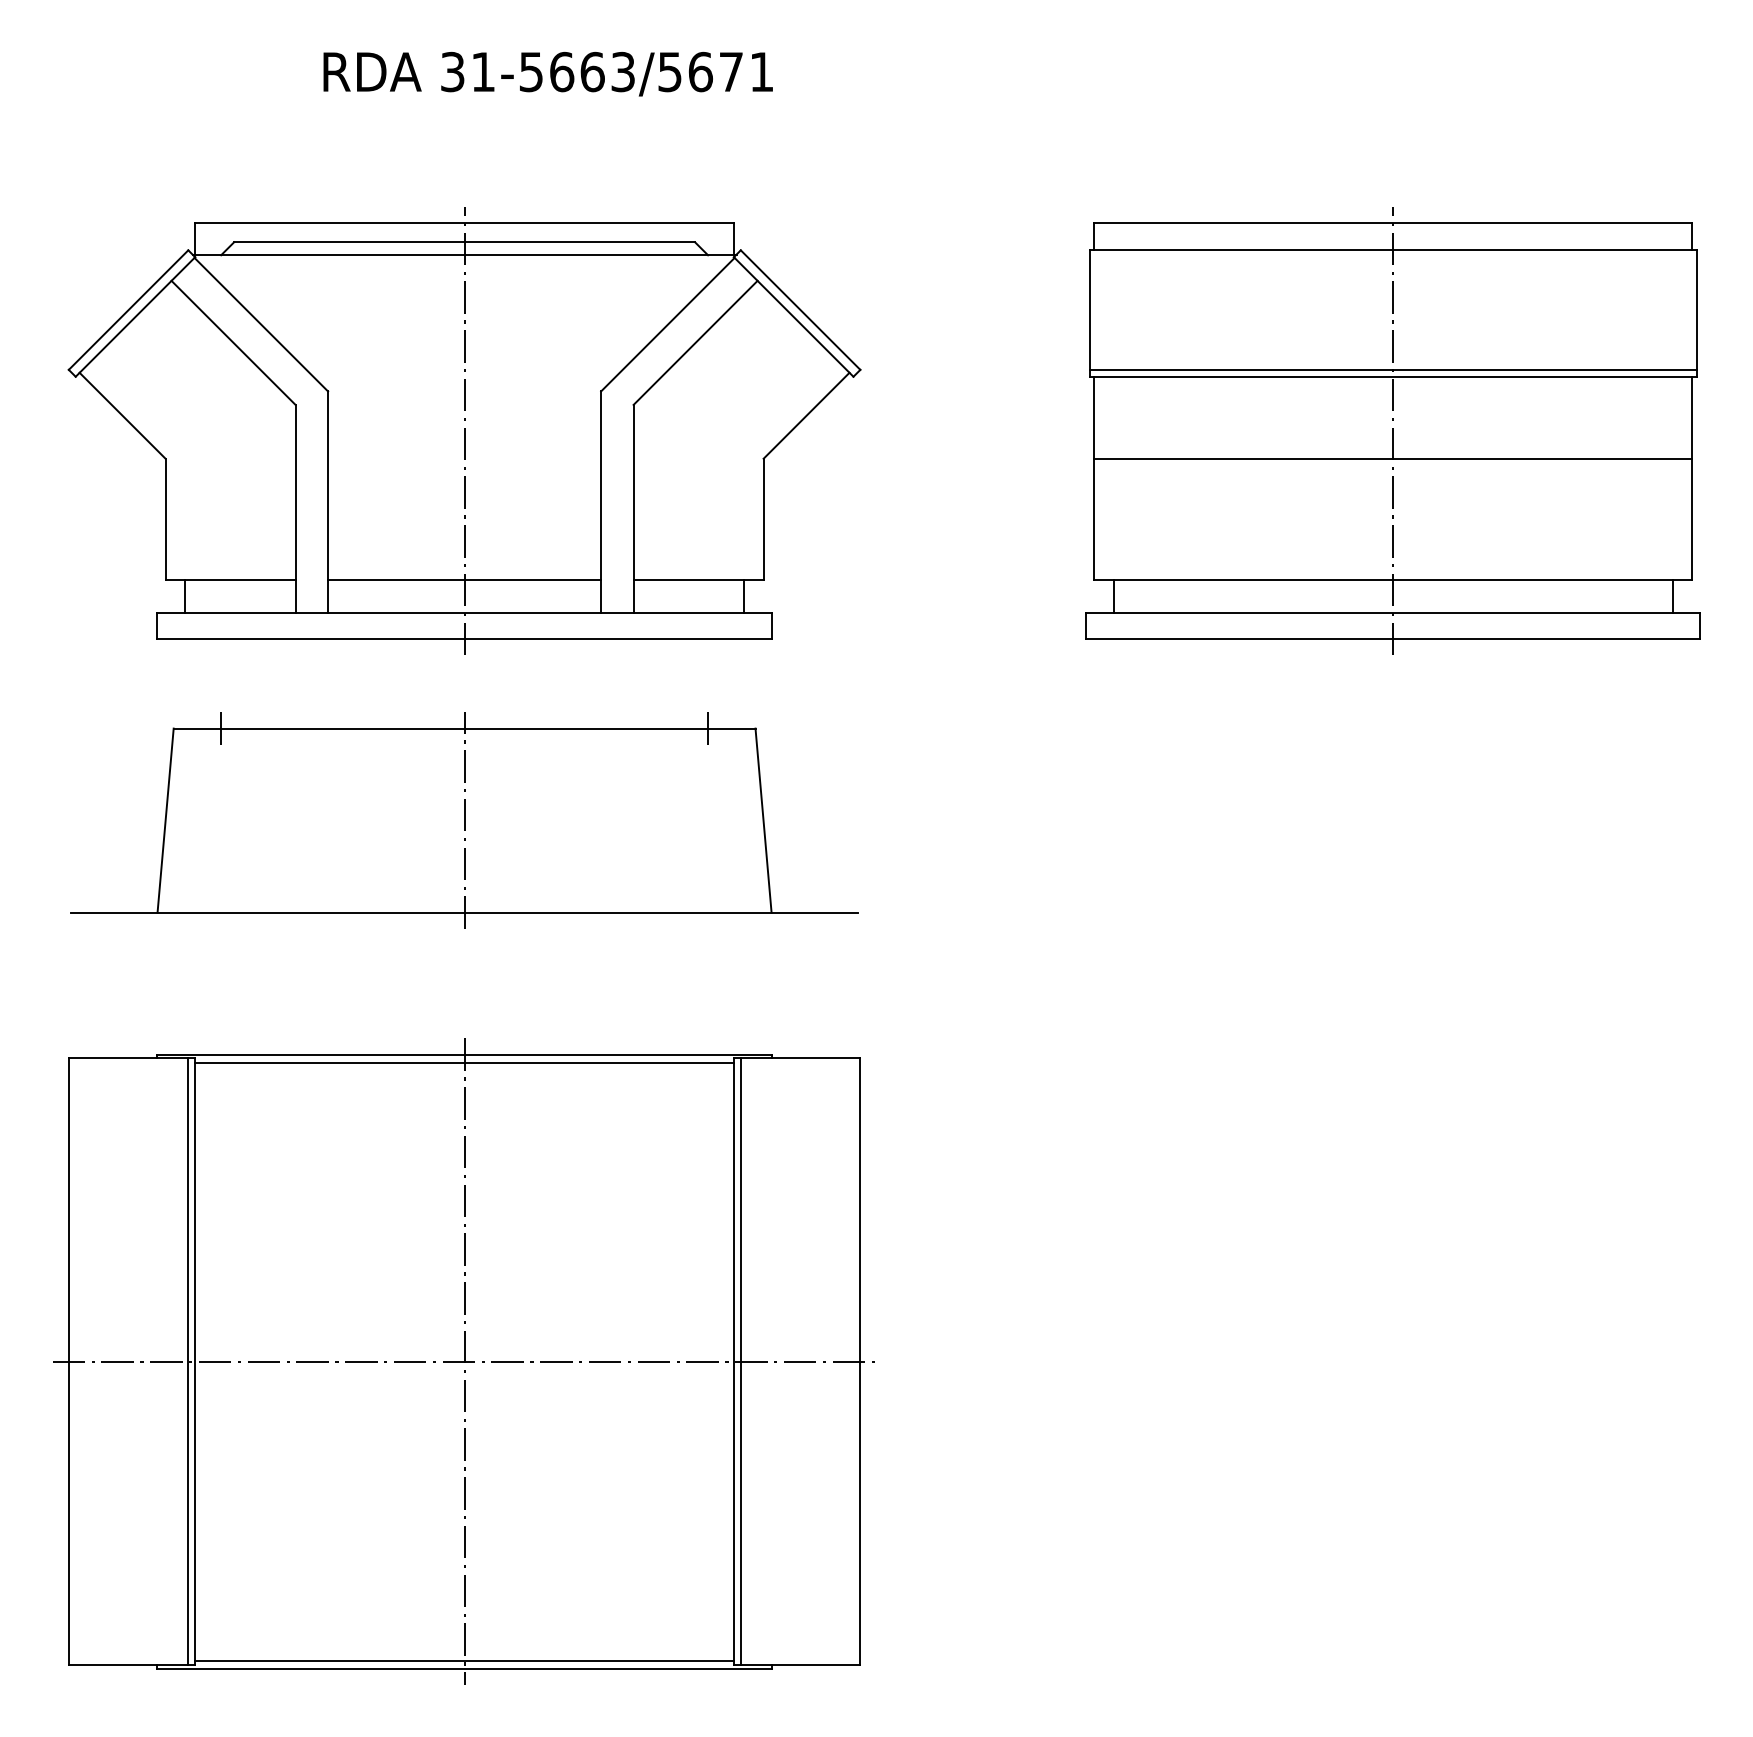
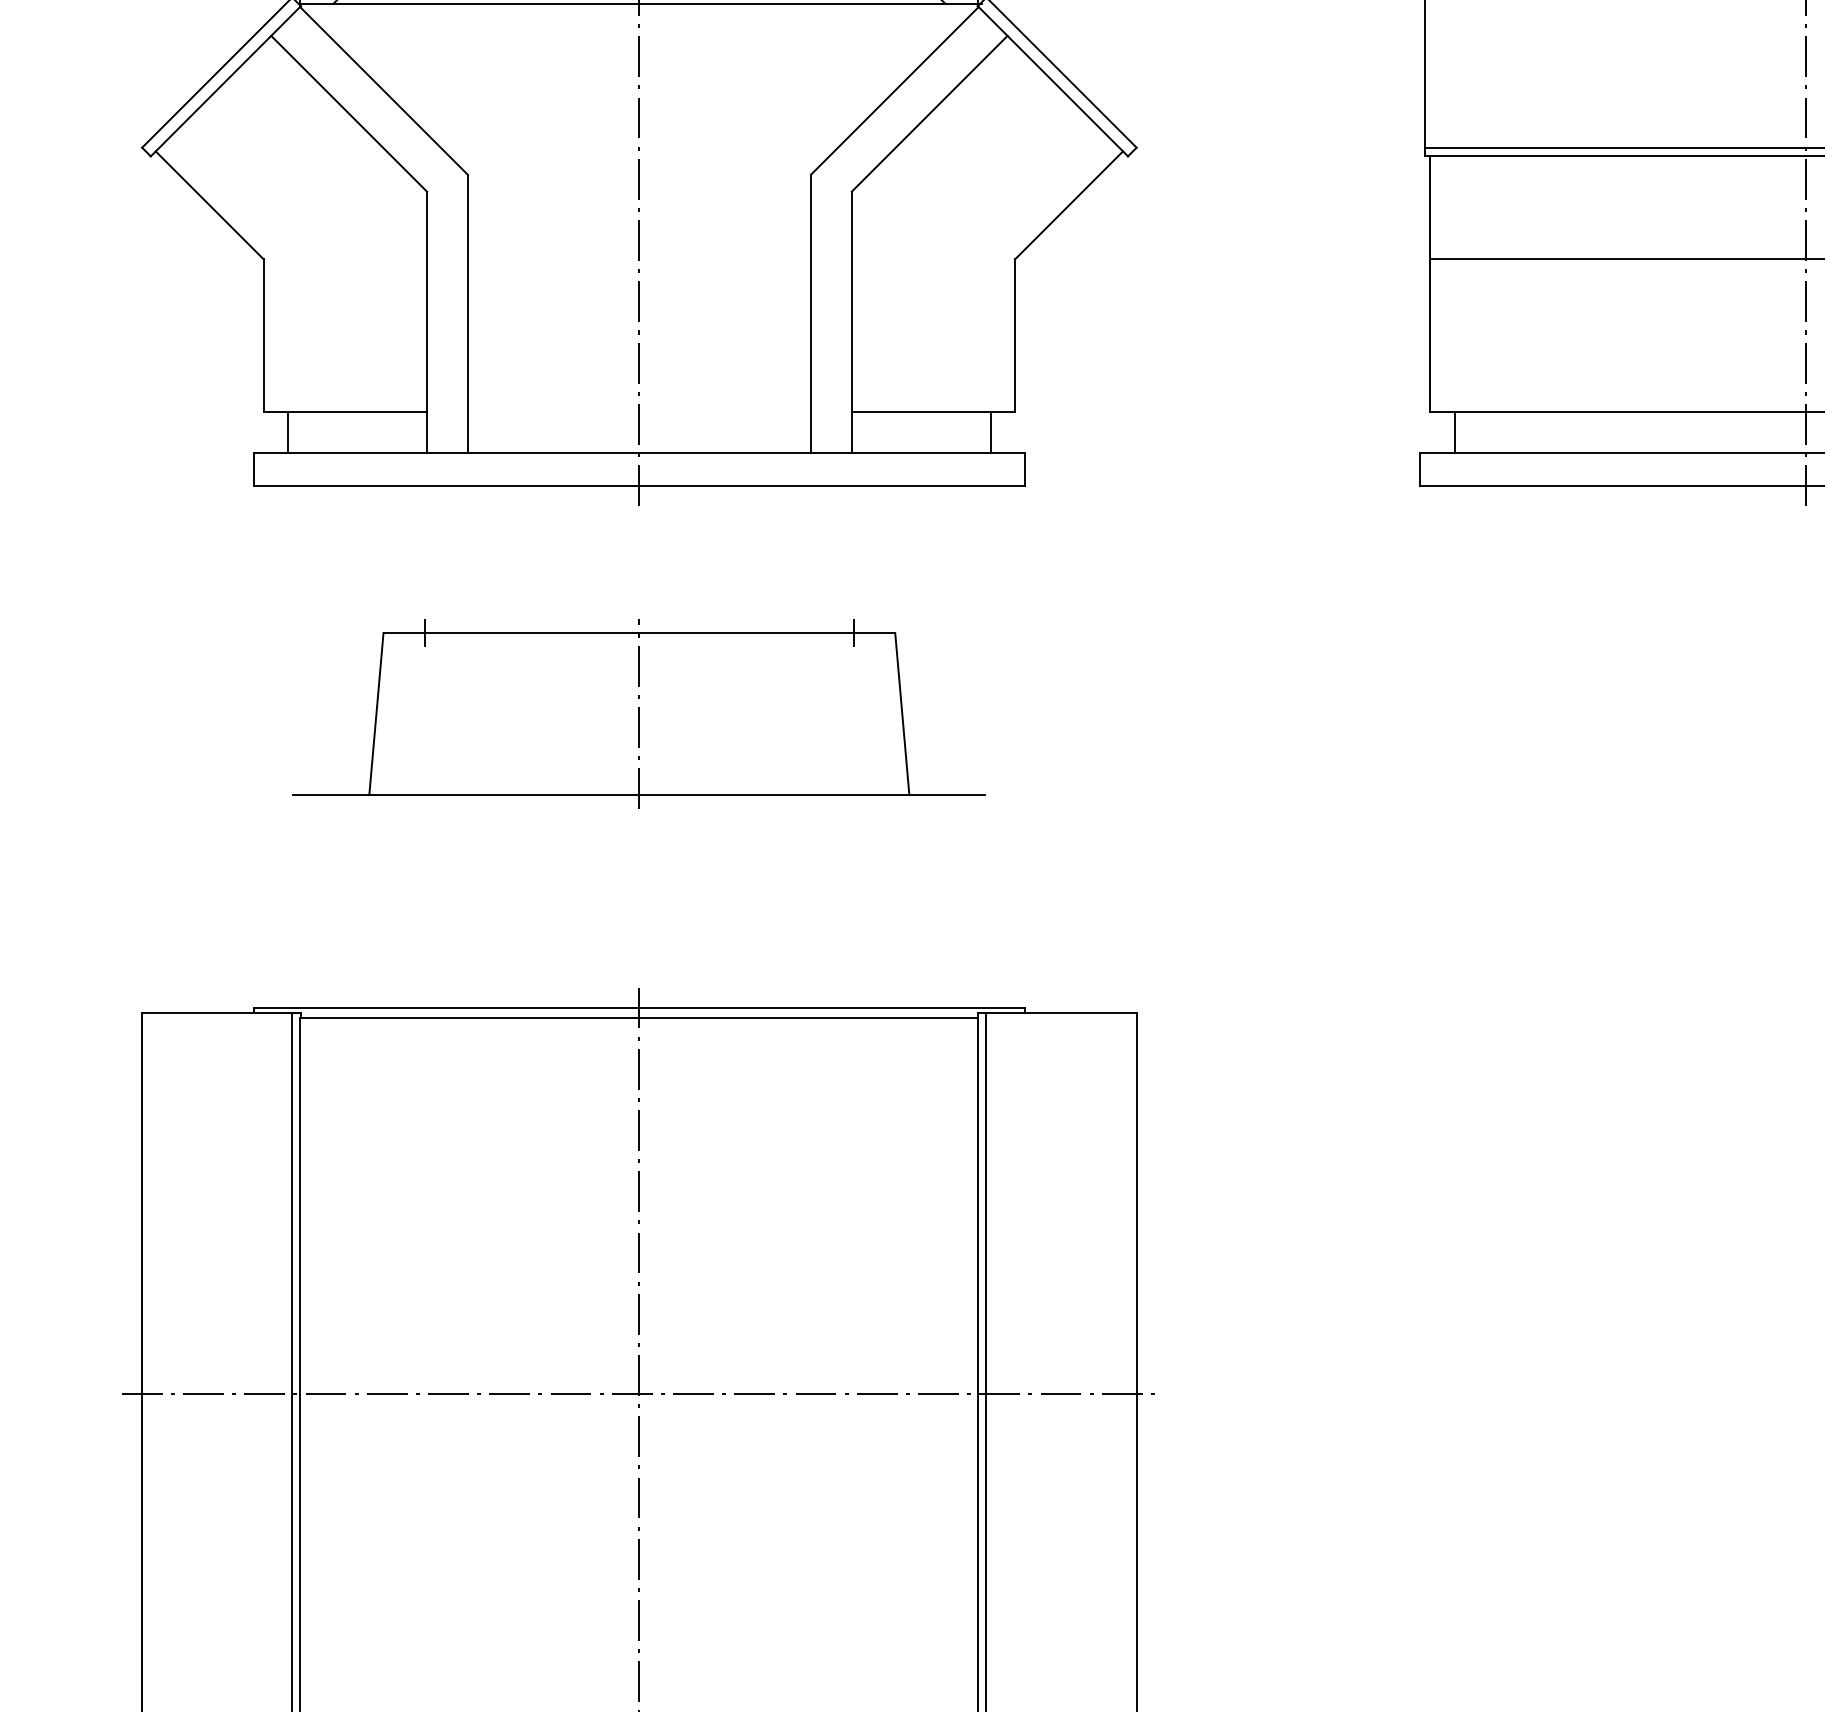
line: (464, 580) -> (639, 412), removed
part: (464, 820) -> (639, 713), size x0.7

